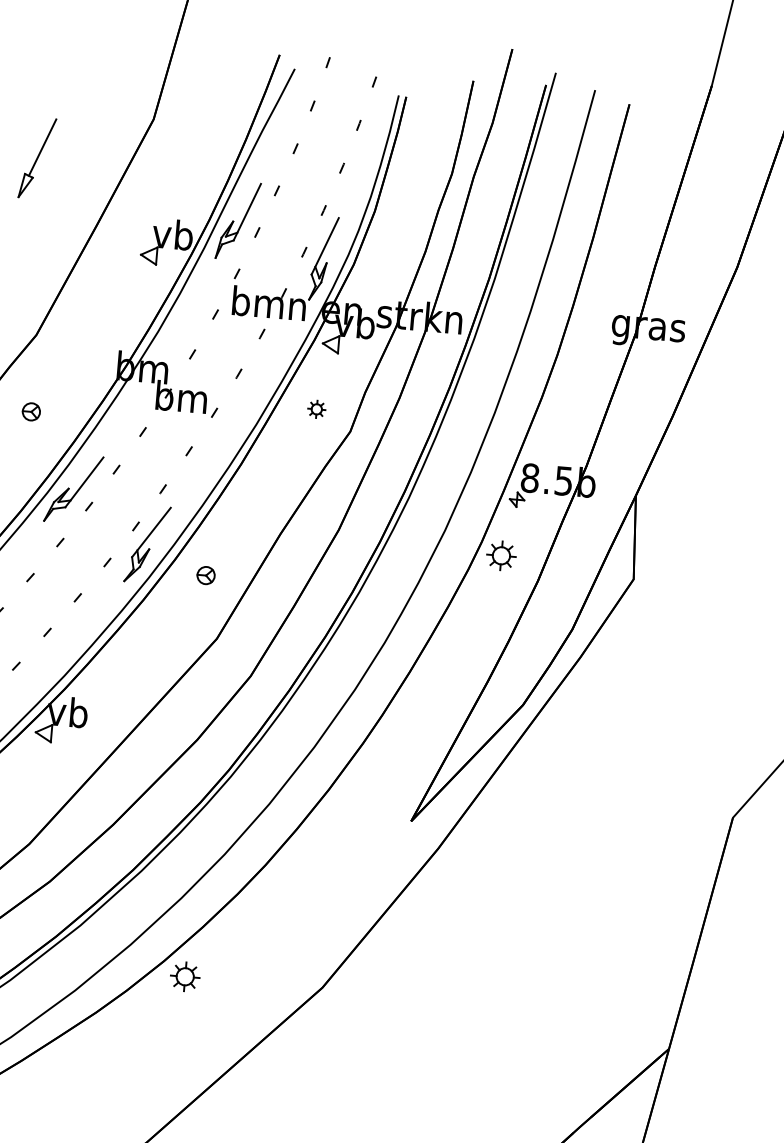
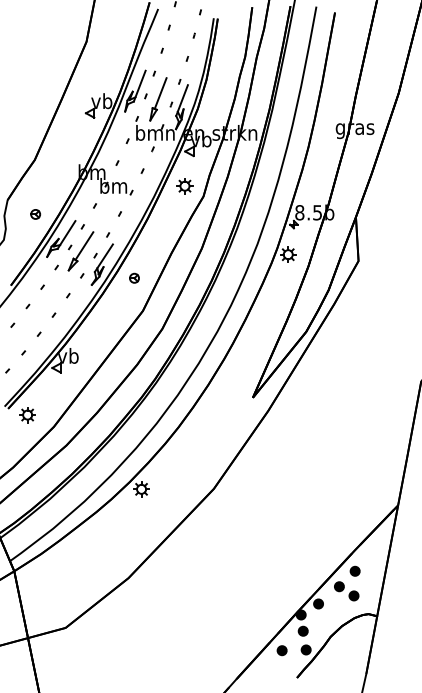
part: (37, 158) -> (158, 99), moved
part: (315, 409) -> (184, 186), size x1.67
part: (31, 411) -> (35, 214), moved
part: (108, 515) -> (80, 251), added

